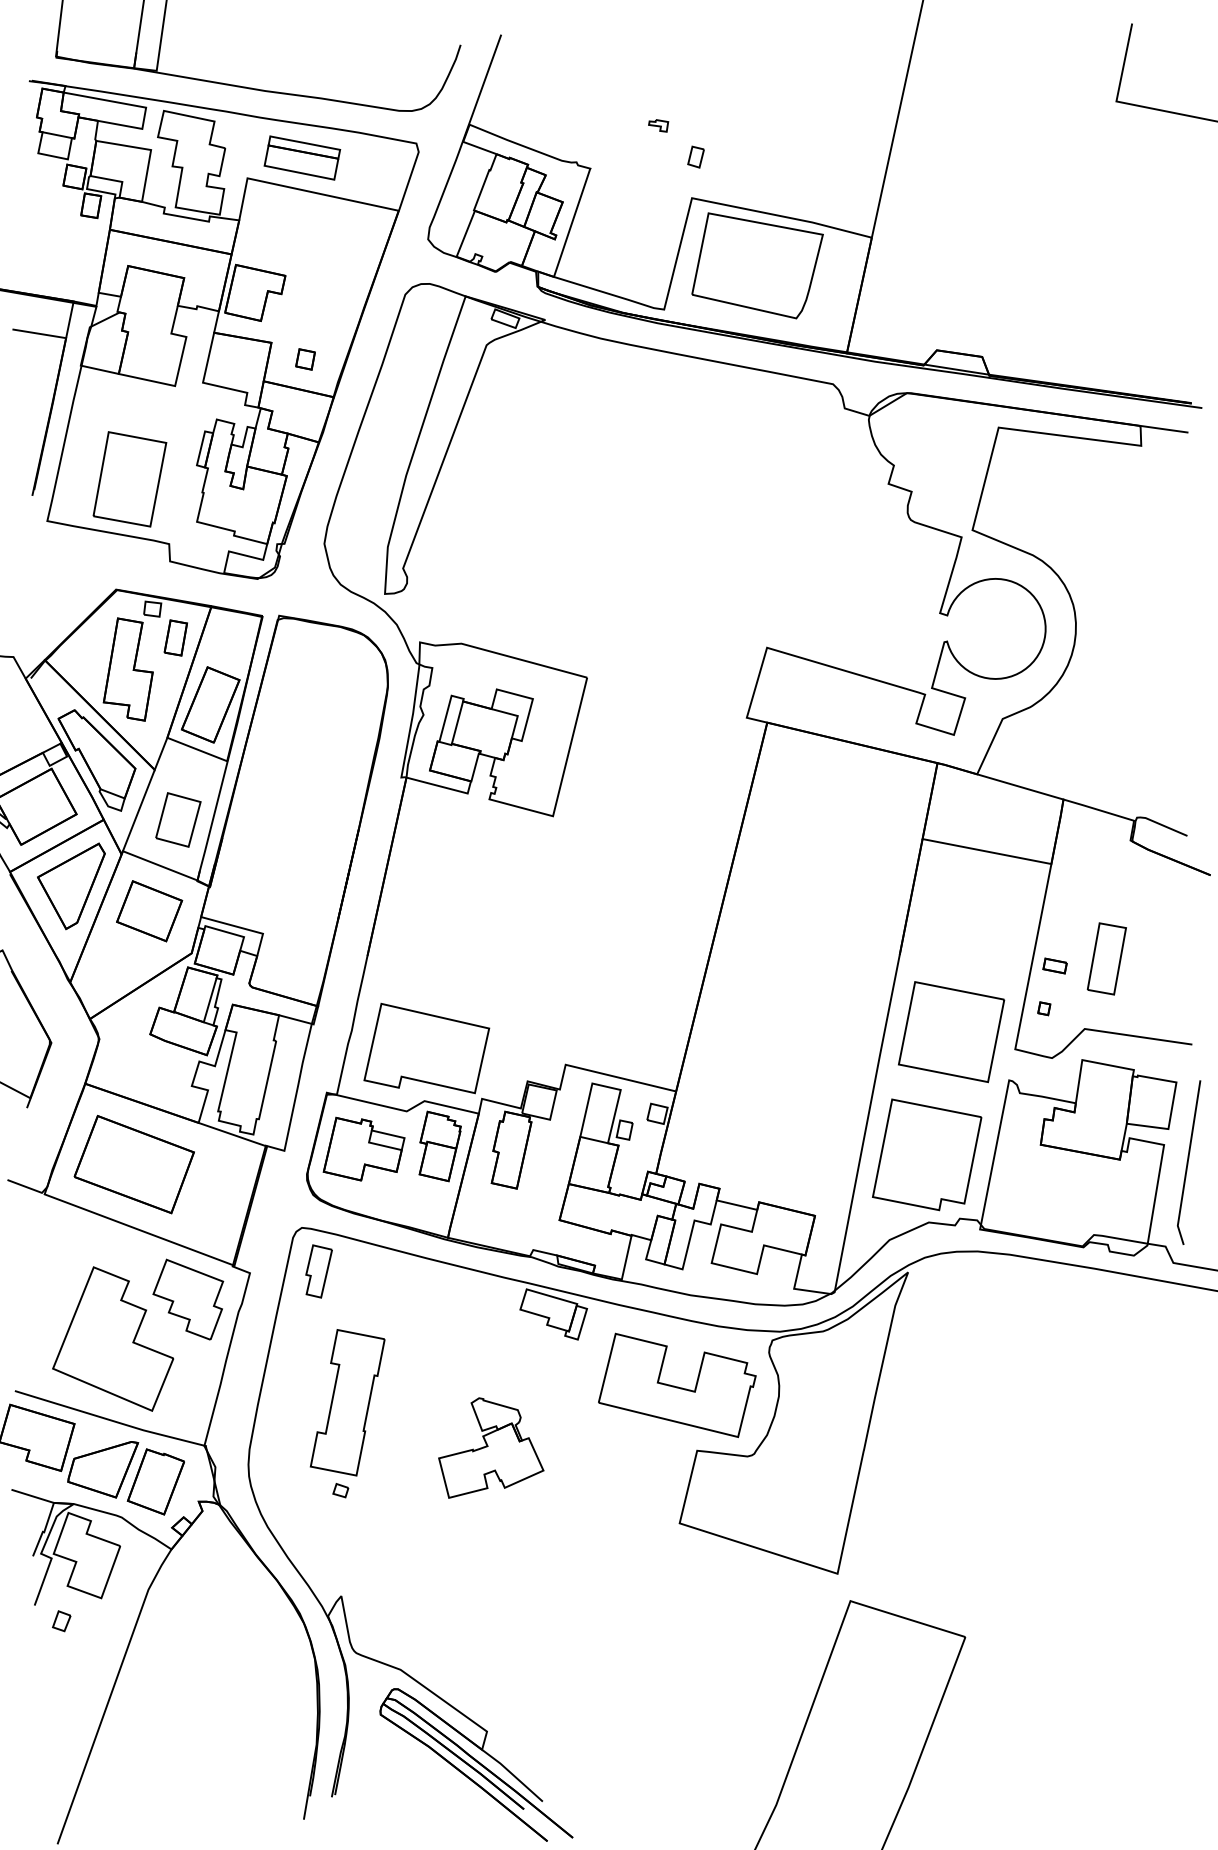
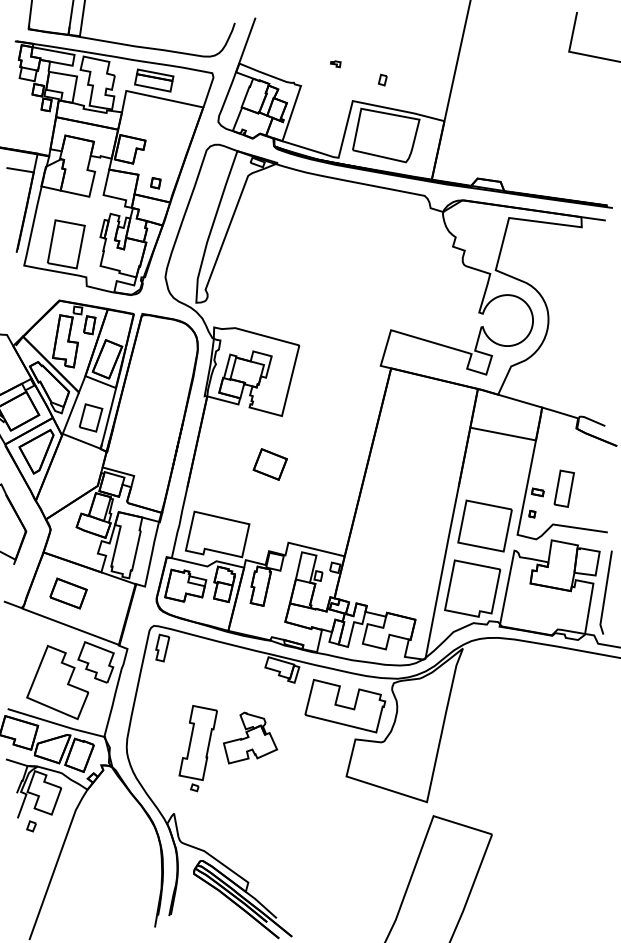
part: (695, 155) -> (382, 79), moved
part: (147, 911) -> (269, 464), moved
part: (134, 1164) -> (68, 593), size x0.6
part: (346, 1413) -> (197, 748), moved

